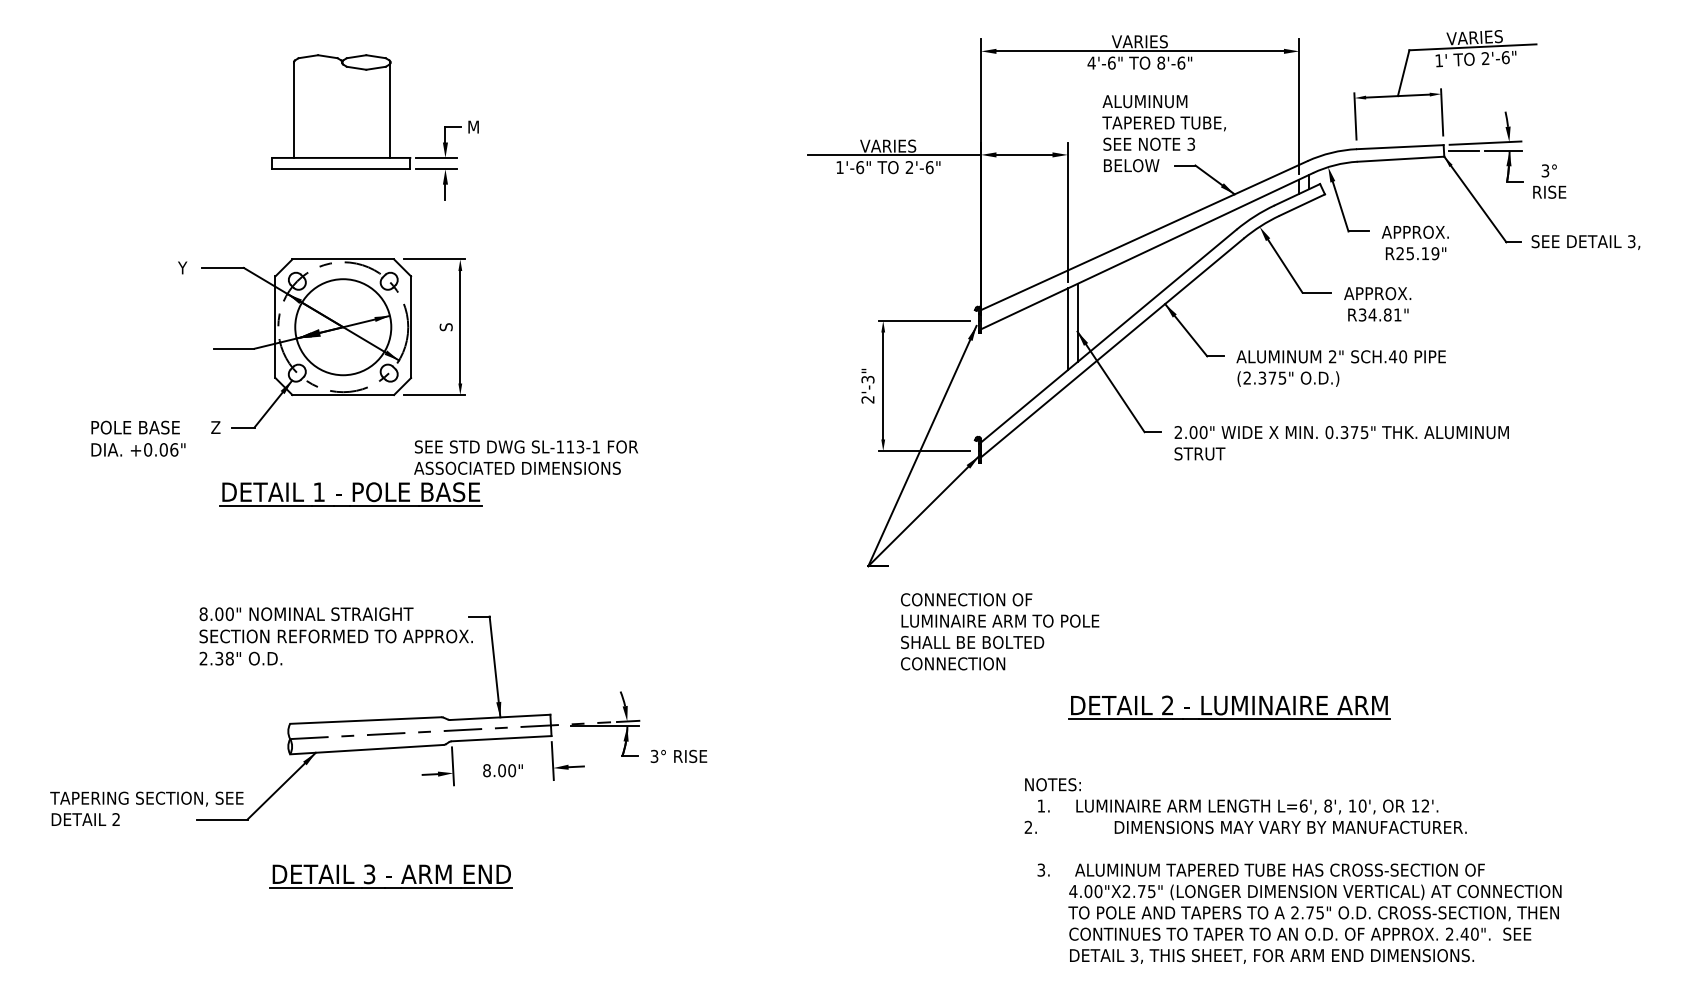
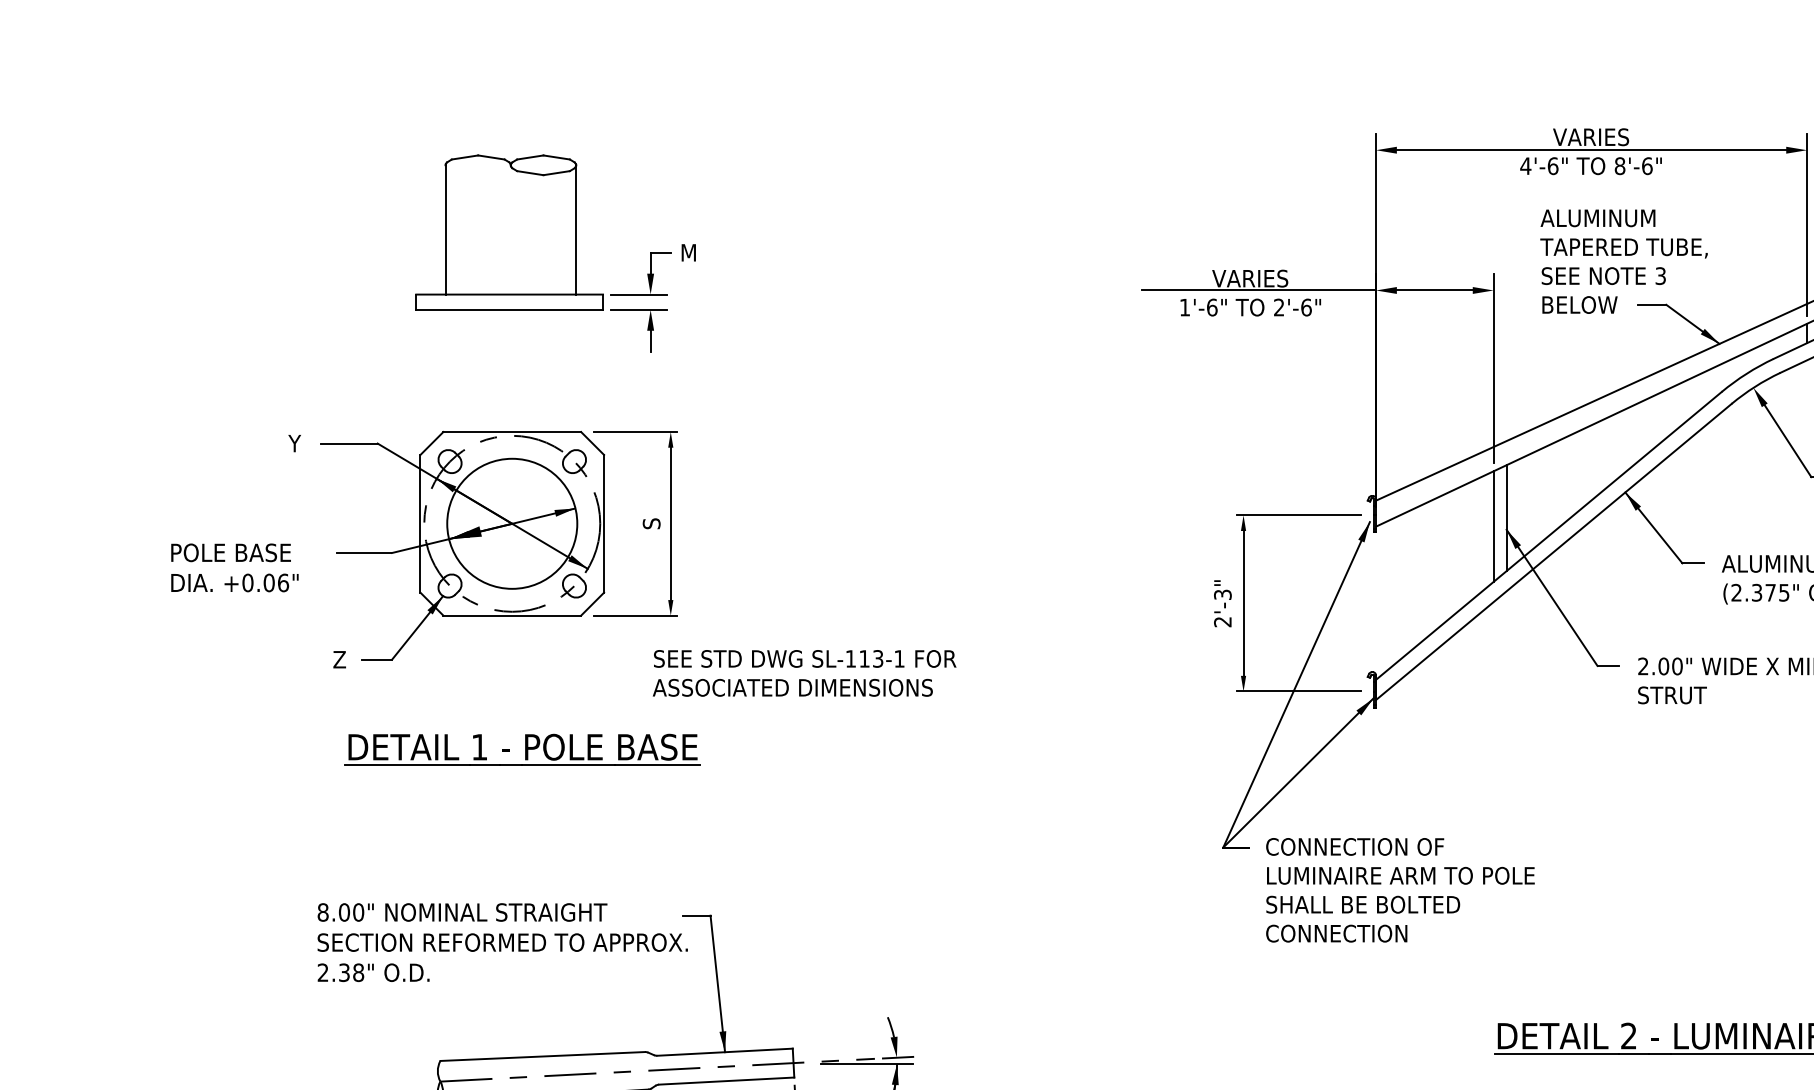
text: (138, 438) -> (234, 567), moved
text: (526, 457) -> (805, 673), moved
text: (1000, 631) -> (1400, 889), moved

